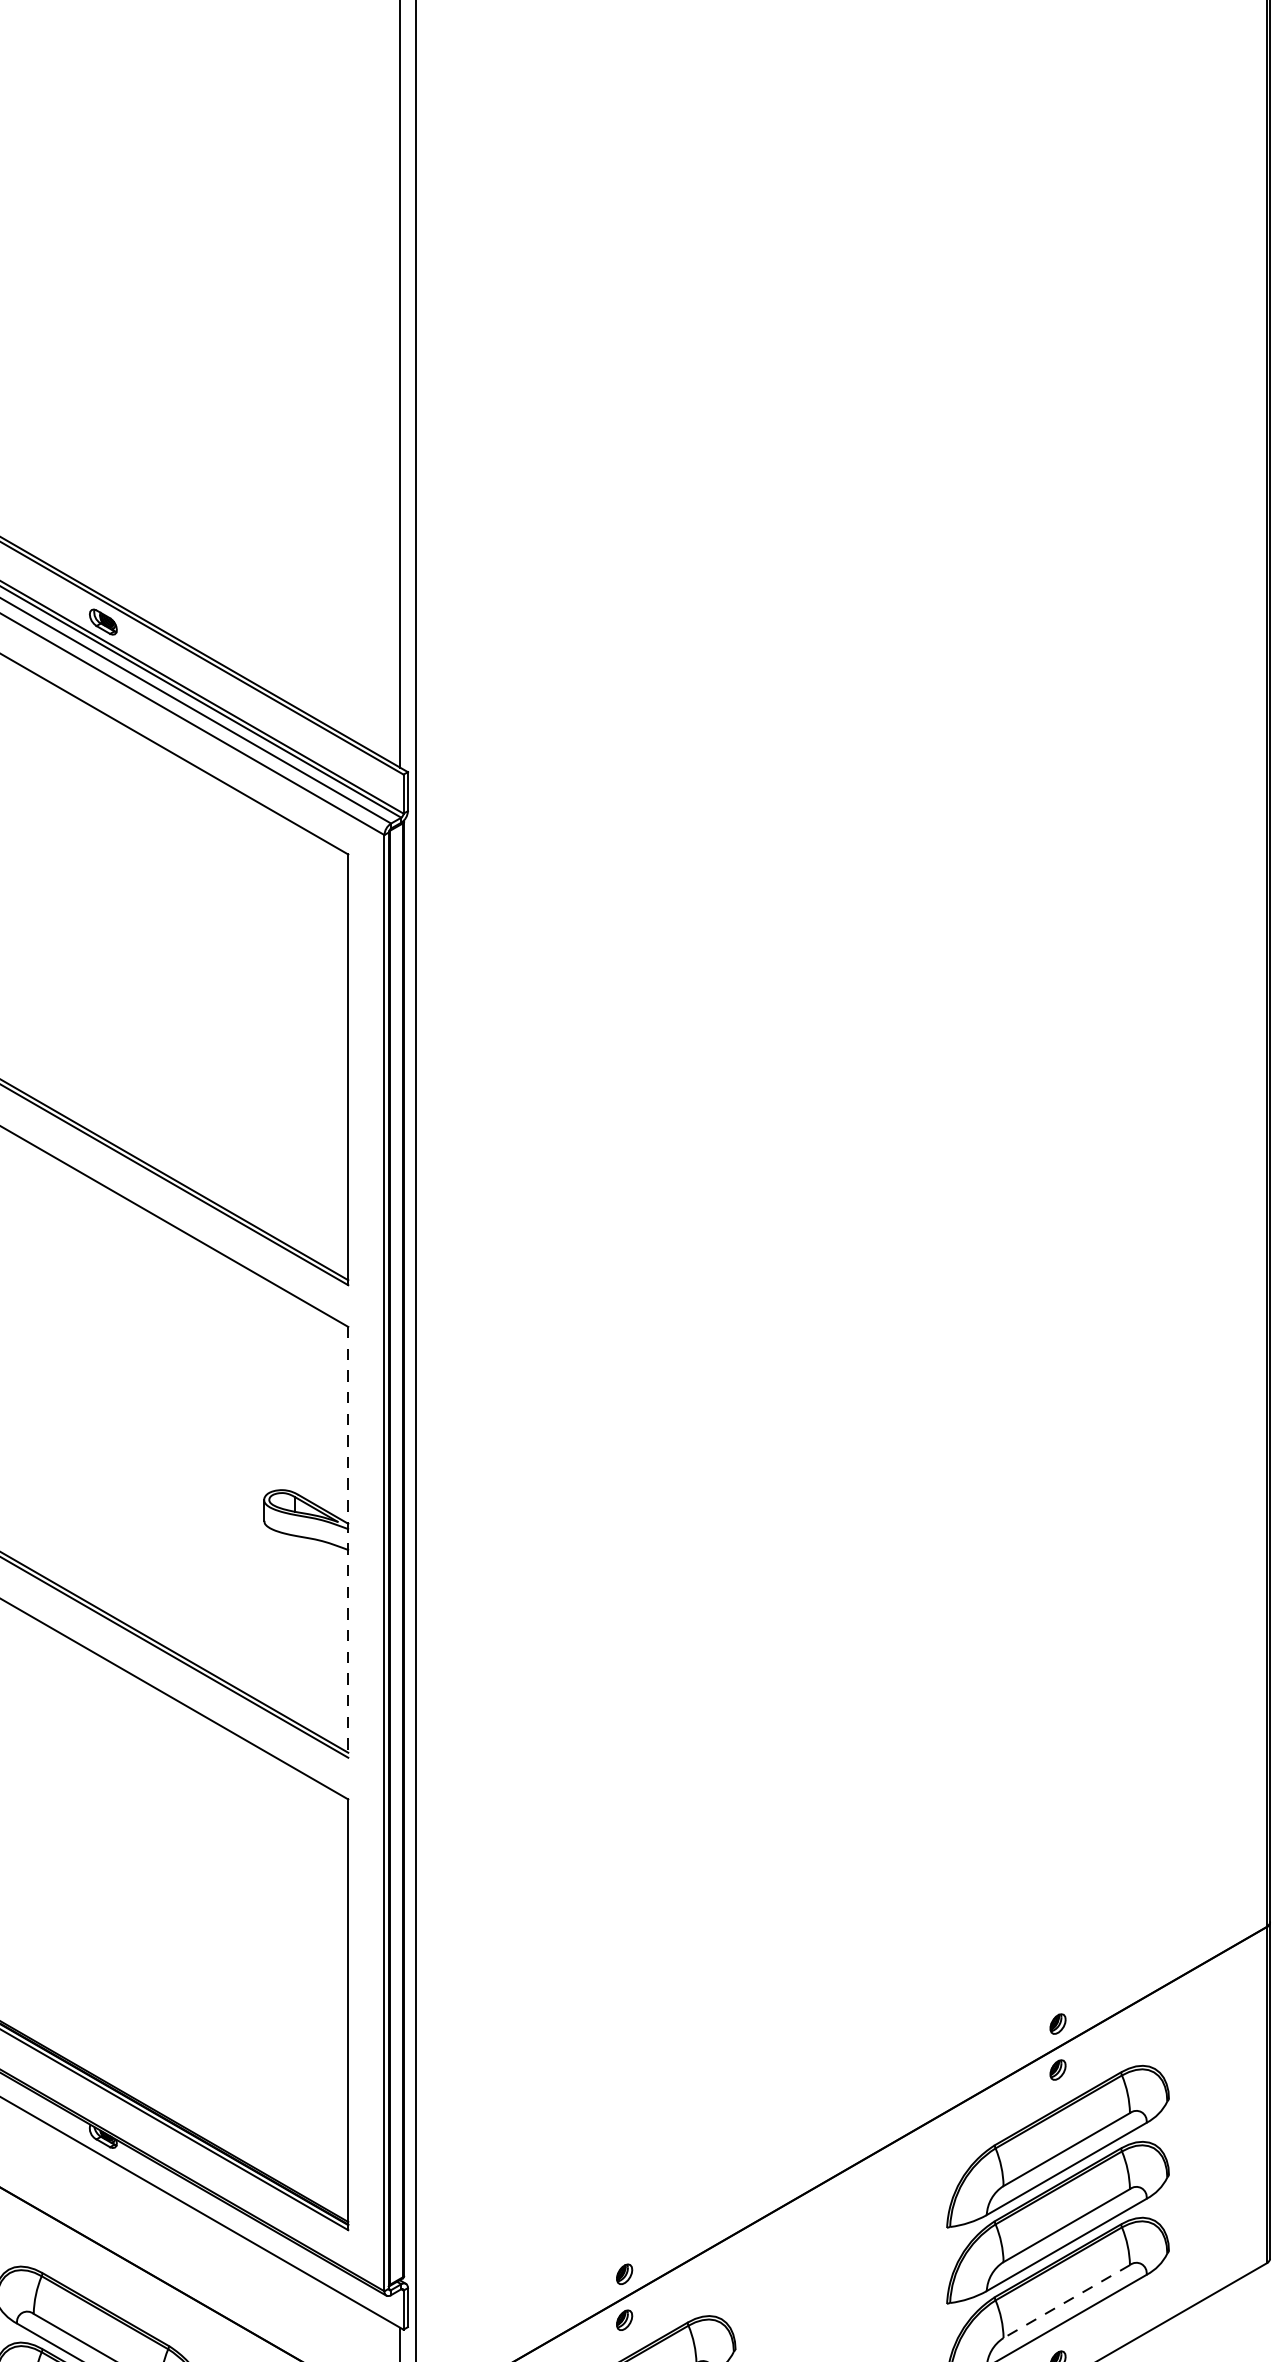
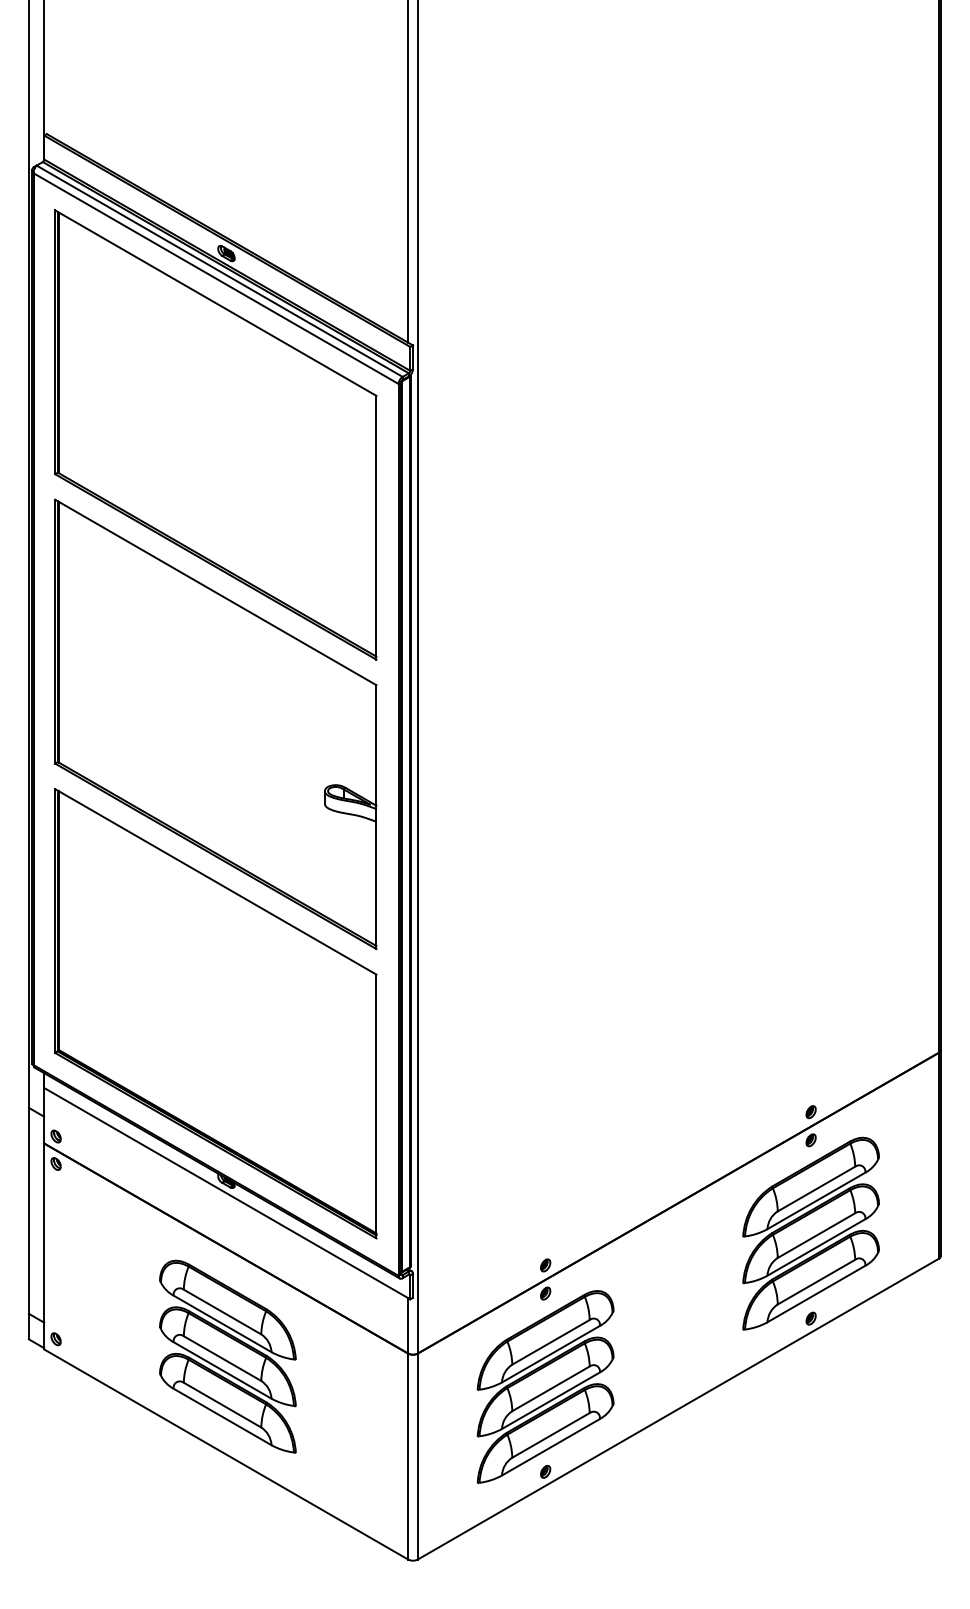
line: (348, 1542) -> (376, 817), dashed -> solid
line: (1066, 2302) -> (816, 1282), dashed -> solid

